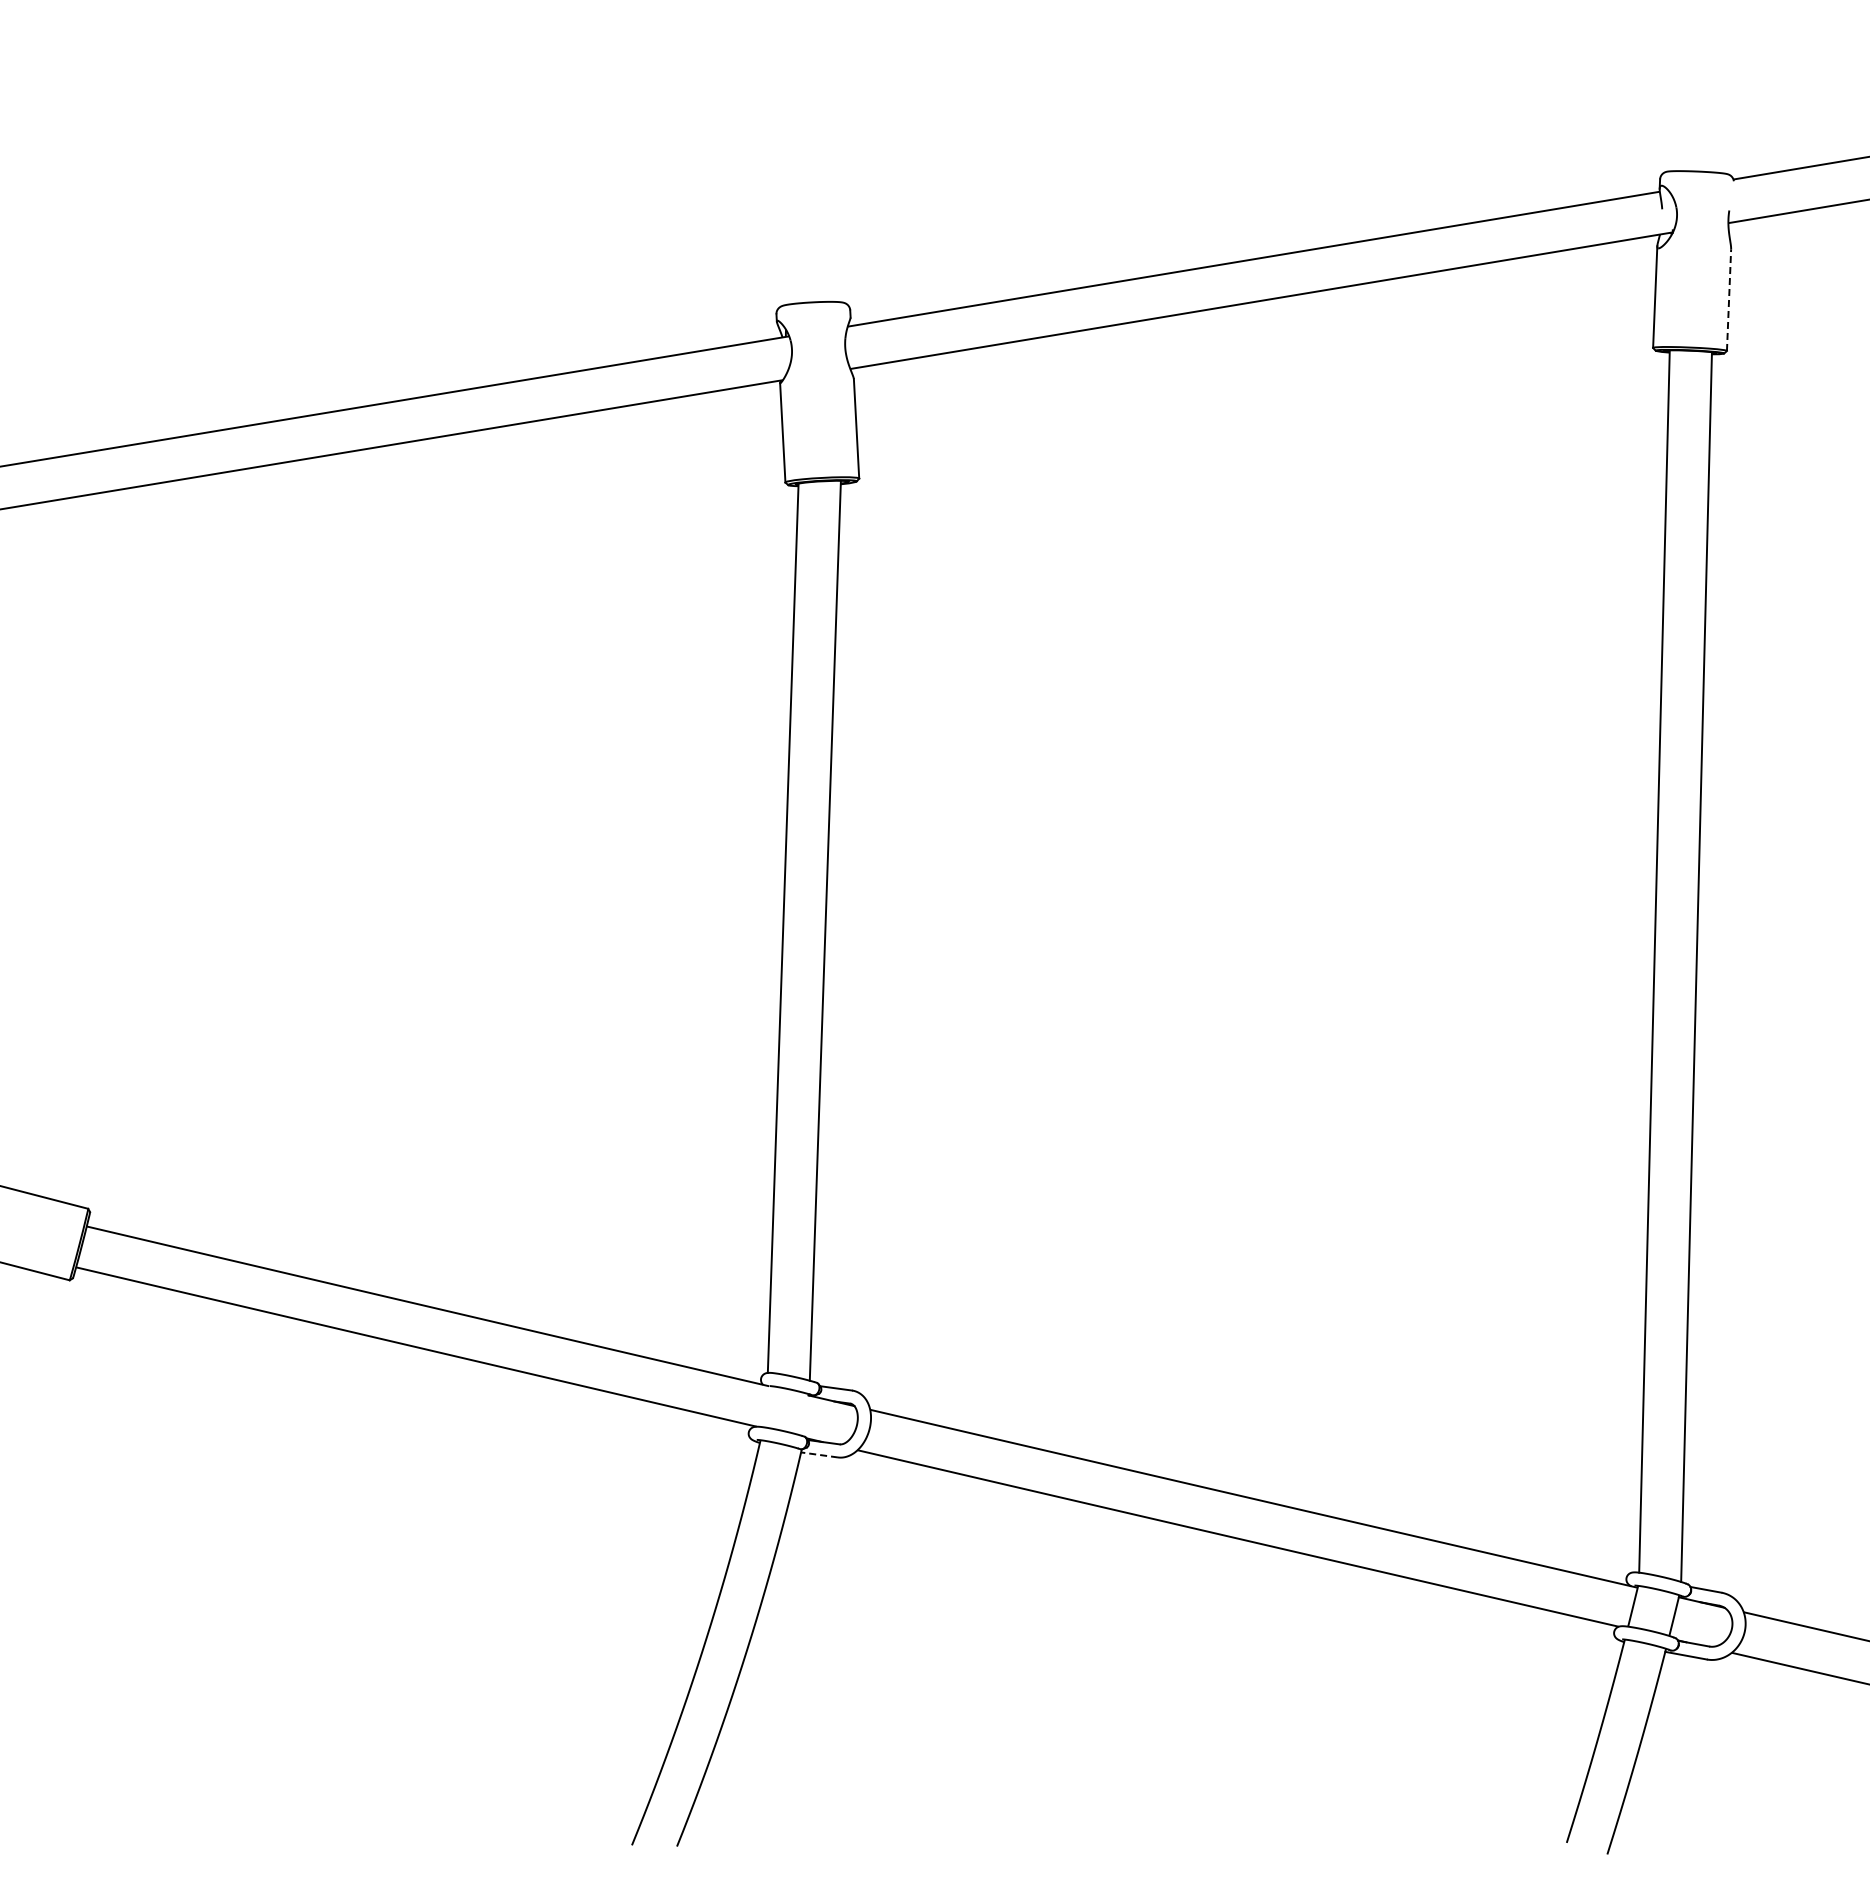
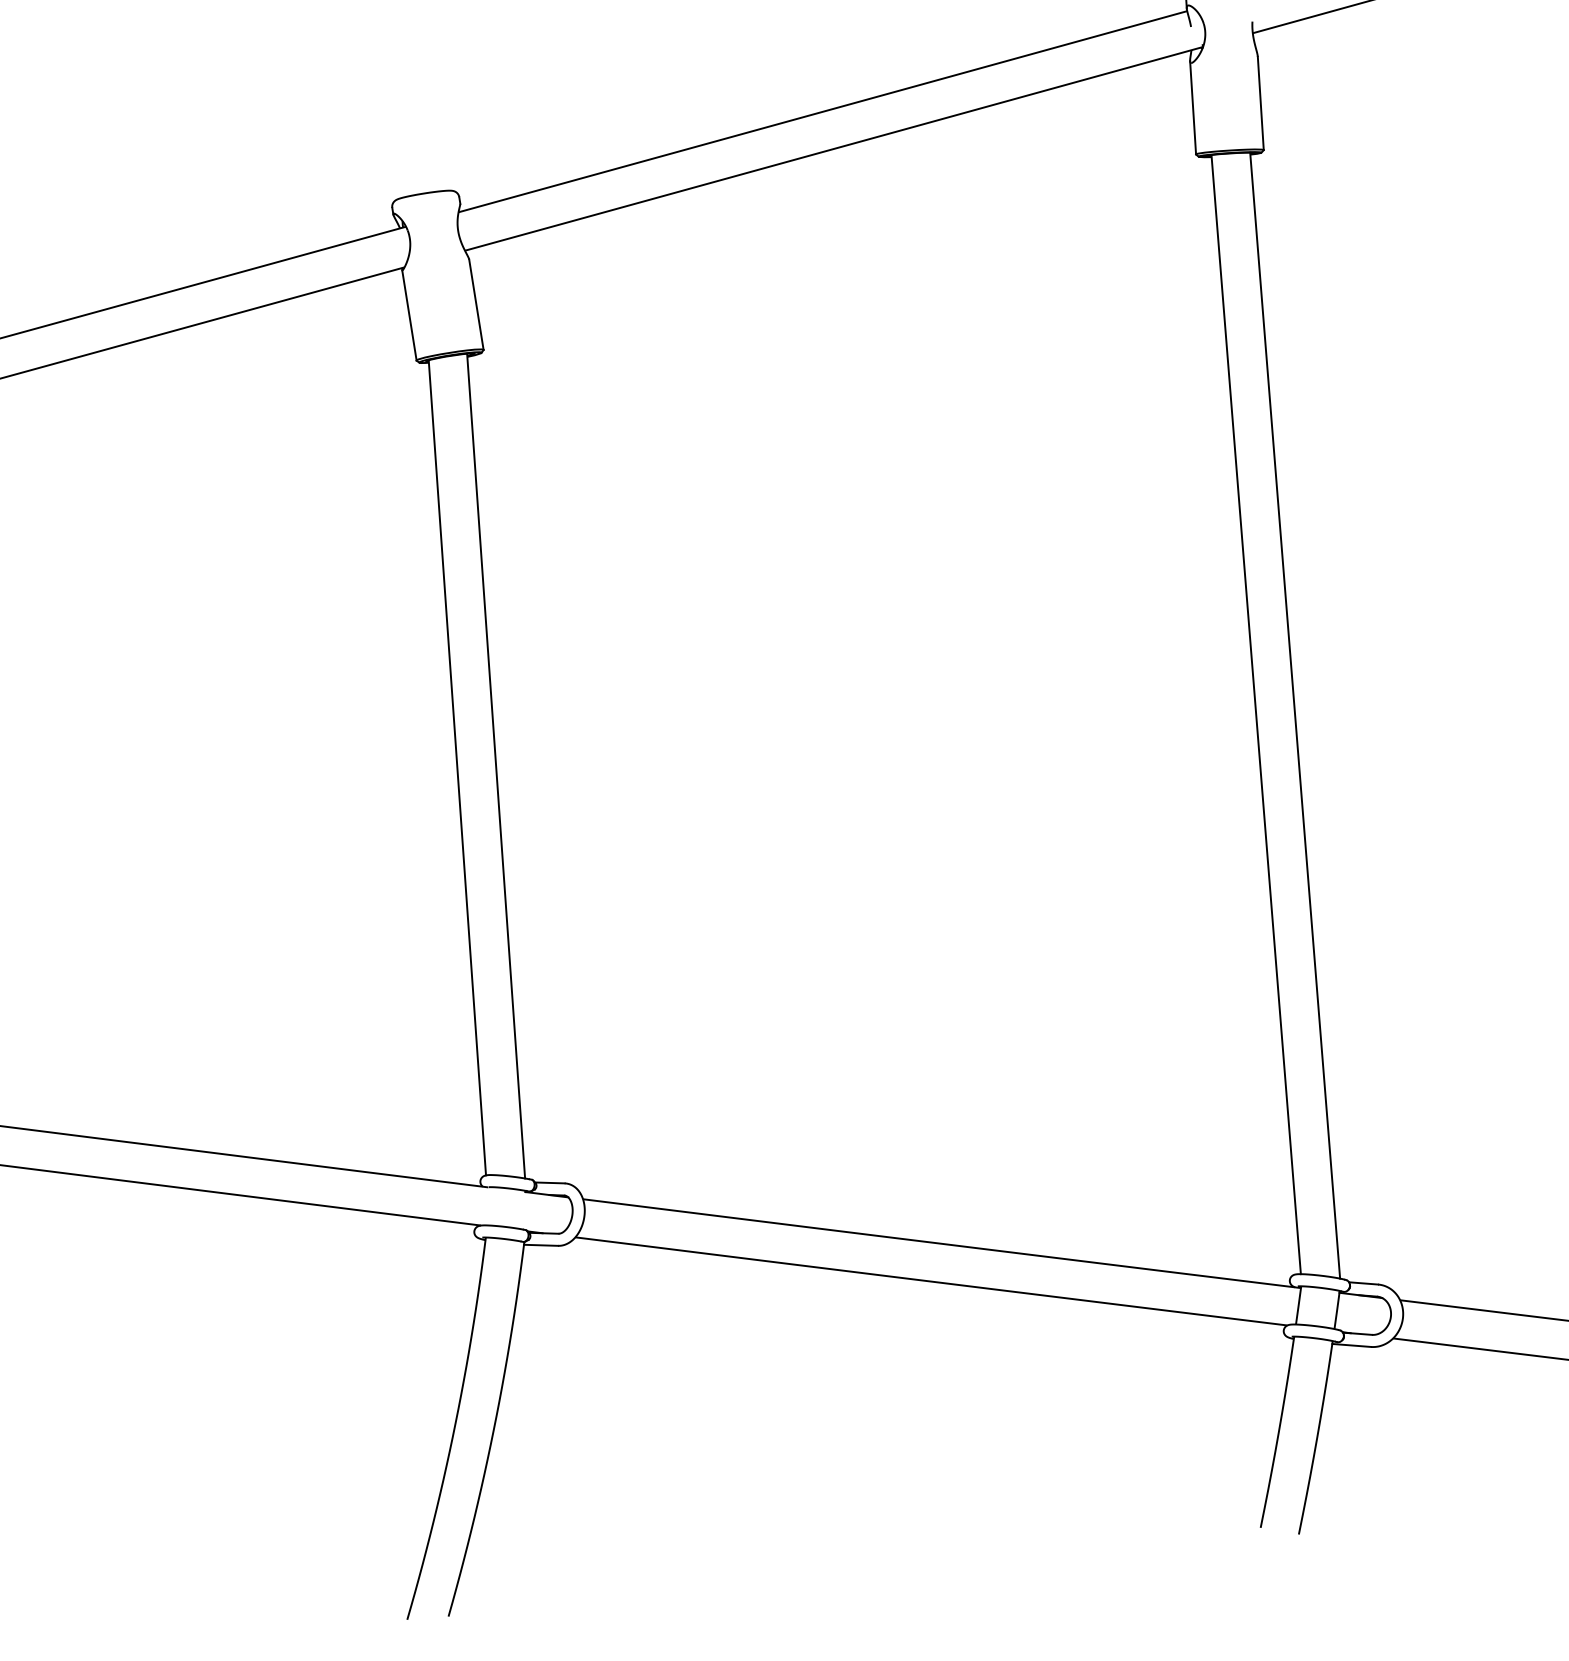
line: (1729, 300) -> (1261, 103), dashed -> solid
line: (819, 1454) -> (541, 1244), dashed -> solid

